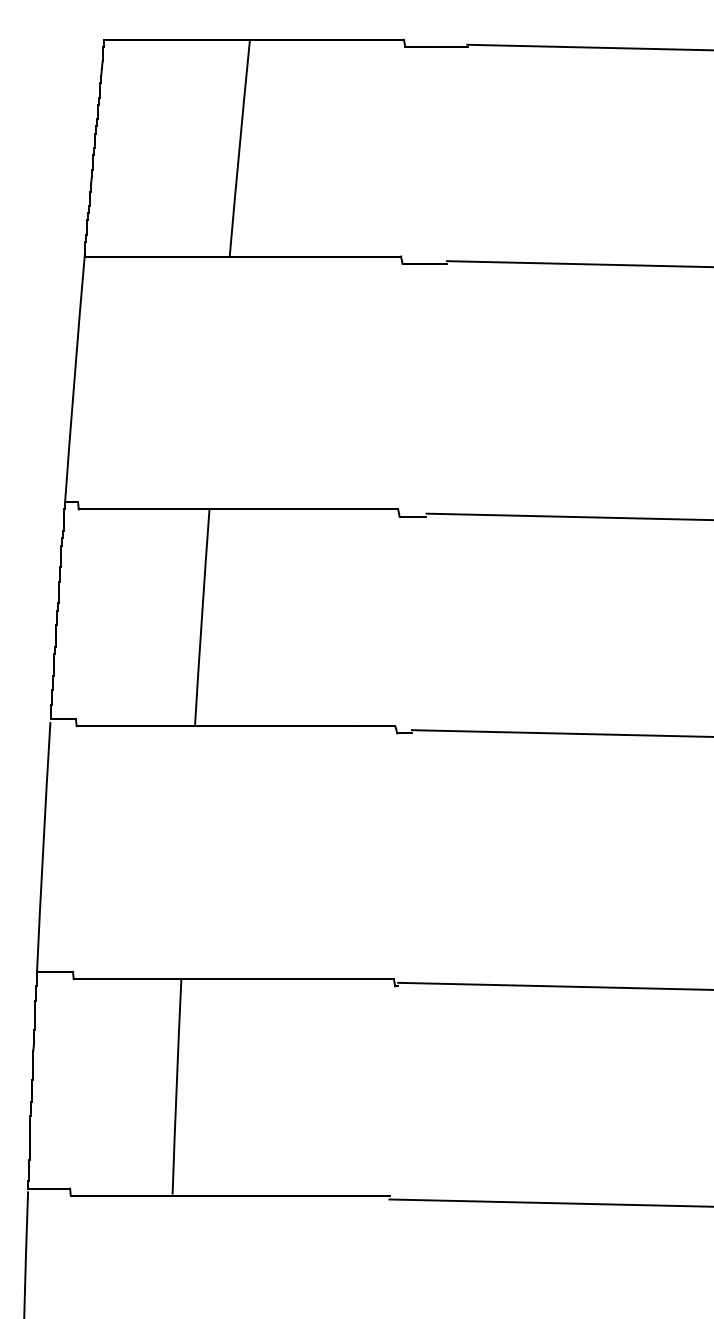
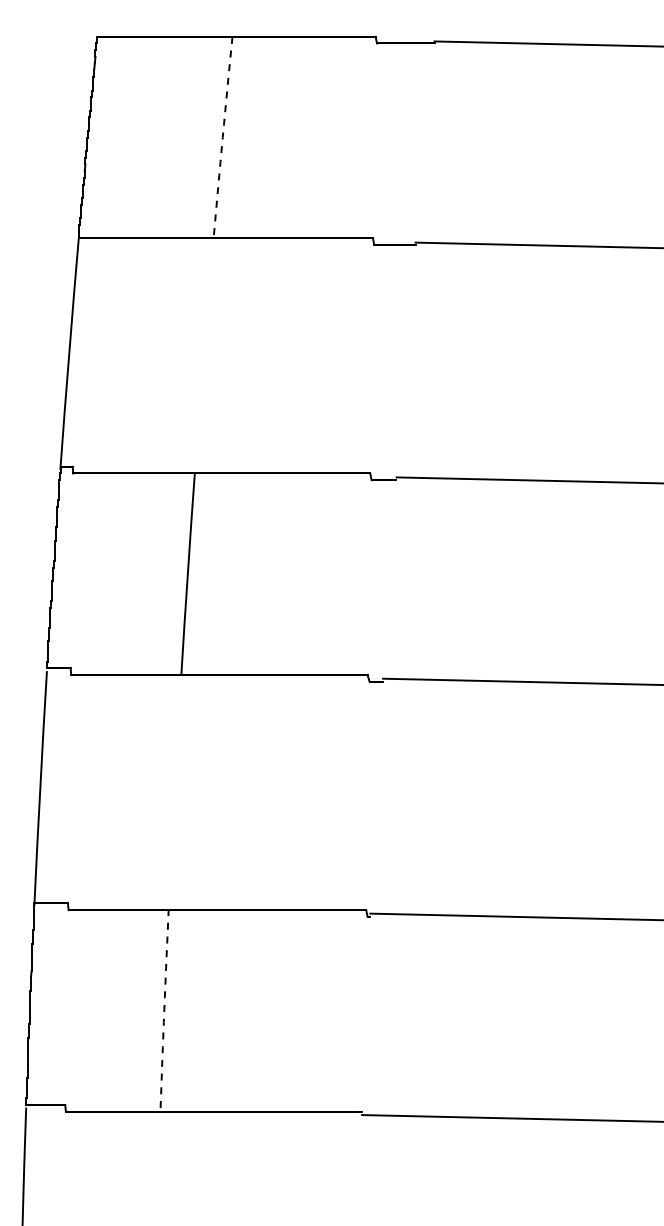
arc: (239, 148) -> (222, 137), solid -> dashed
arc: (176, 1085) -> (164, 1009), solid -> dashed

